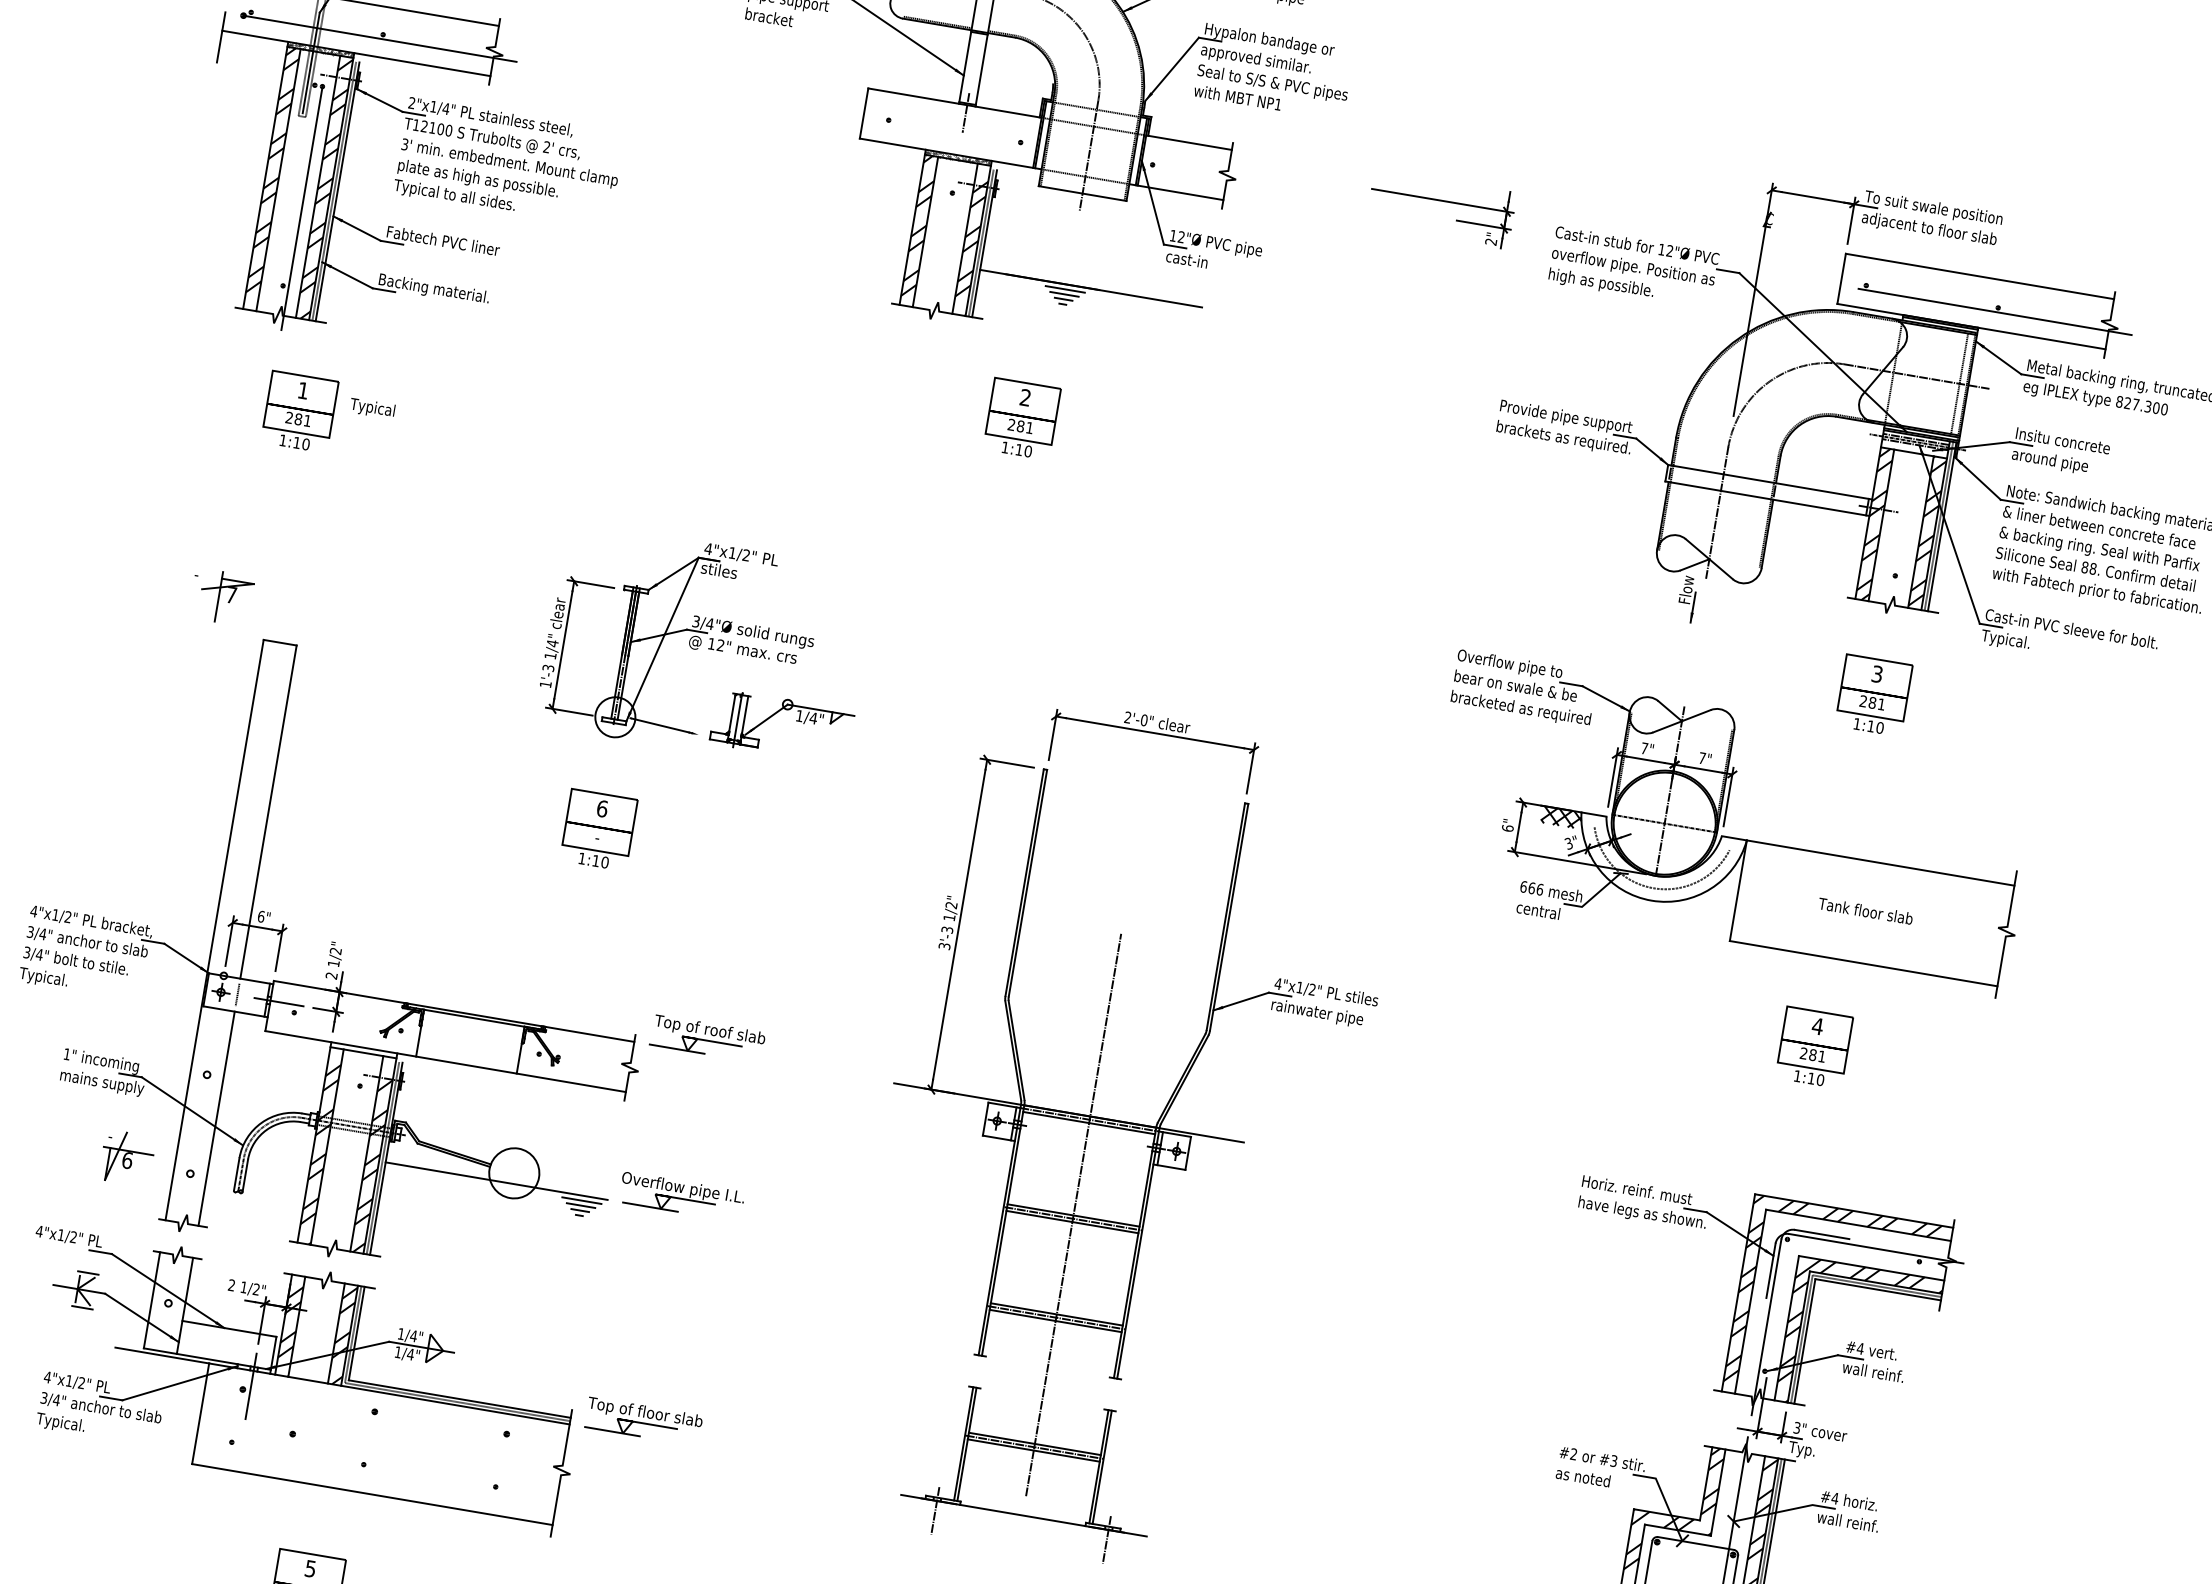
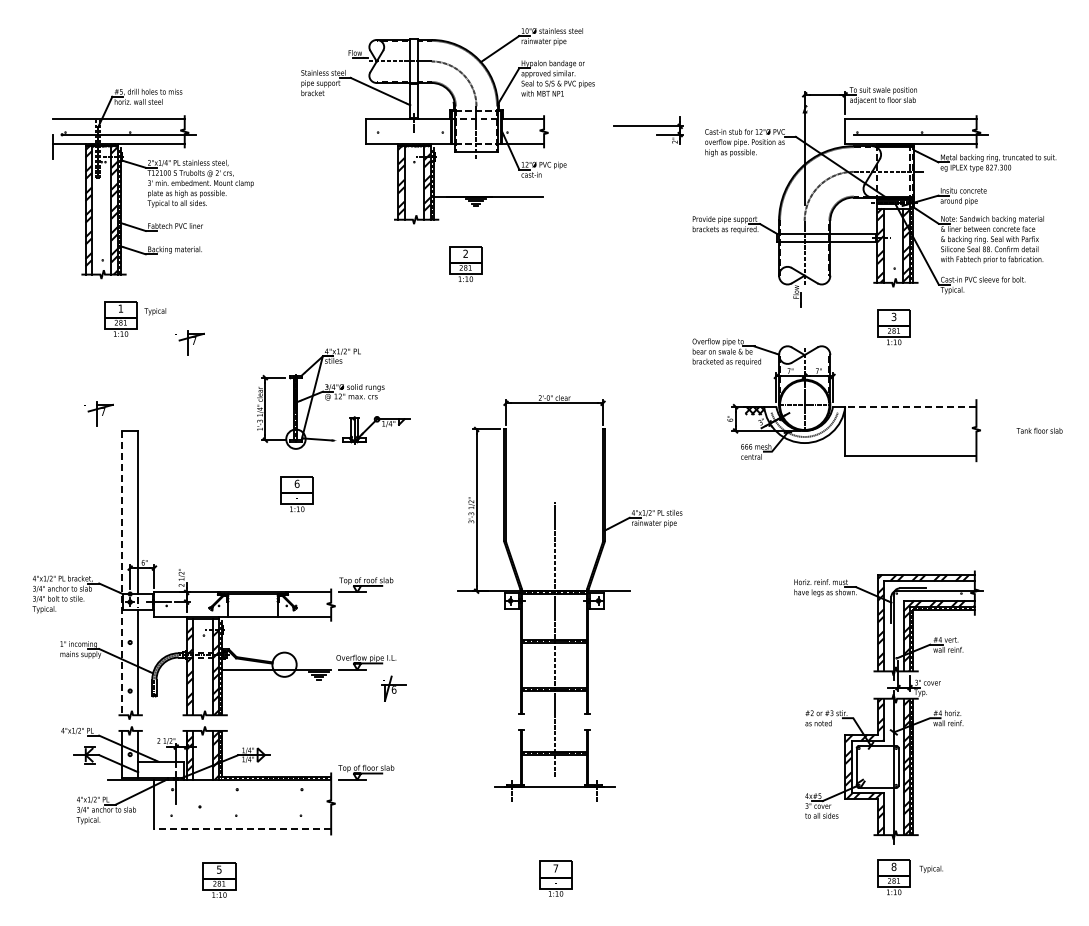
line: (302, 207) -> (105, 221), removed
part: (431, 483) -> (189, 342), added
line: (1880, 862) -> (910, 406), solid -> dashed
text: (1865, 910) -> (1039, 430), moved
line: (215, 931) -> (122, 573), solid -> dashed
part: (1813, 1046) -> (893, 499), removed
part: (126, 1157) -> (393, 688), moved
line: (371, 1494) -> (242, 829), solid -> dashed

